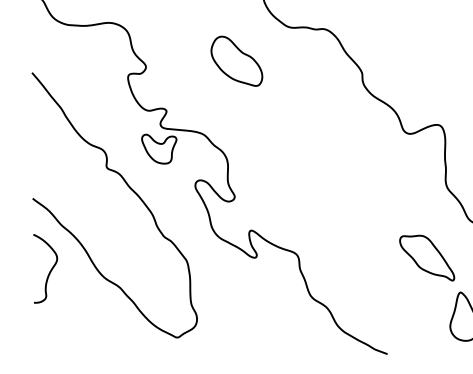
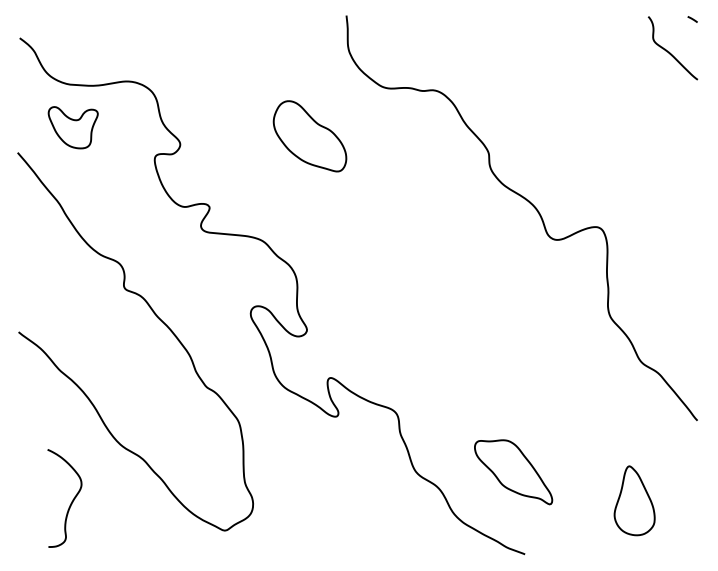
part: (158, 149) -> (72, 127), moved
part: (427, 258) -> (513, 472), moved
curve: (50, 270) -> (71, 501), moved

